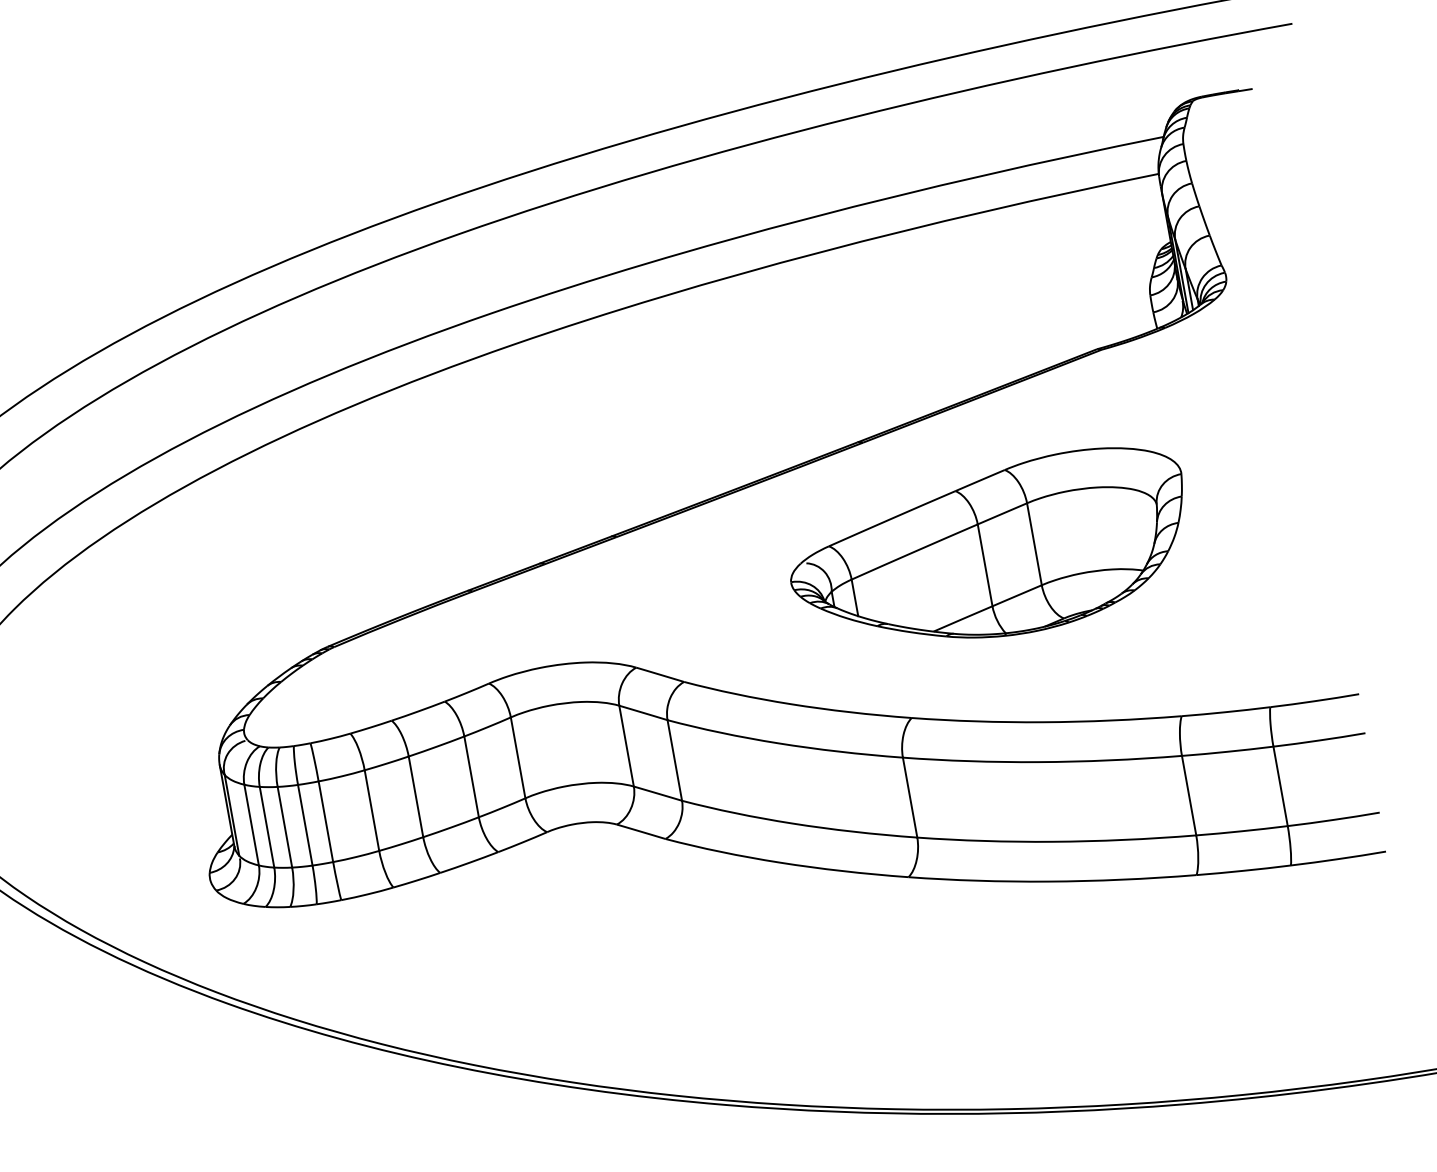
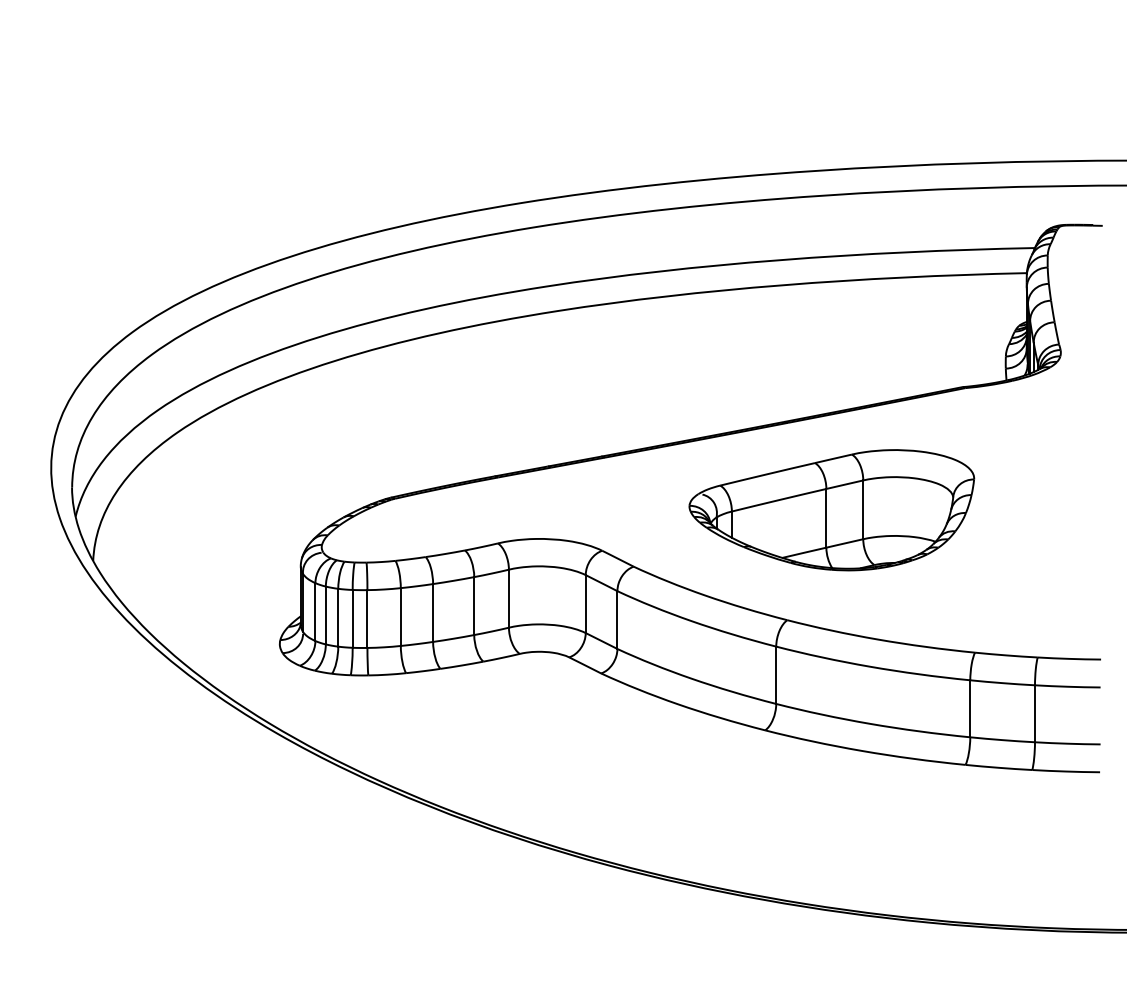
part: (990, 553) -> (831, 510), moved

